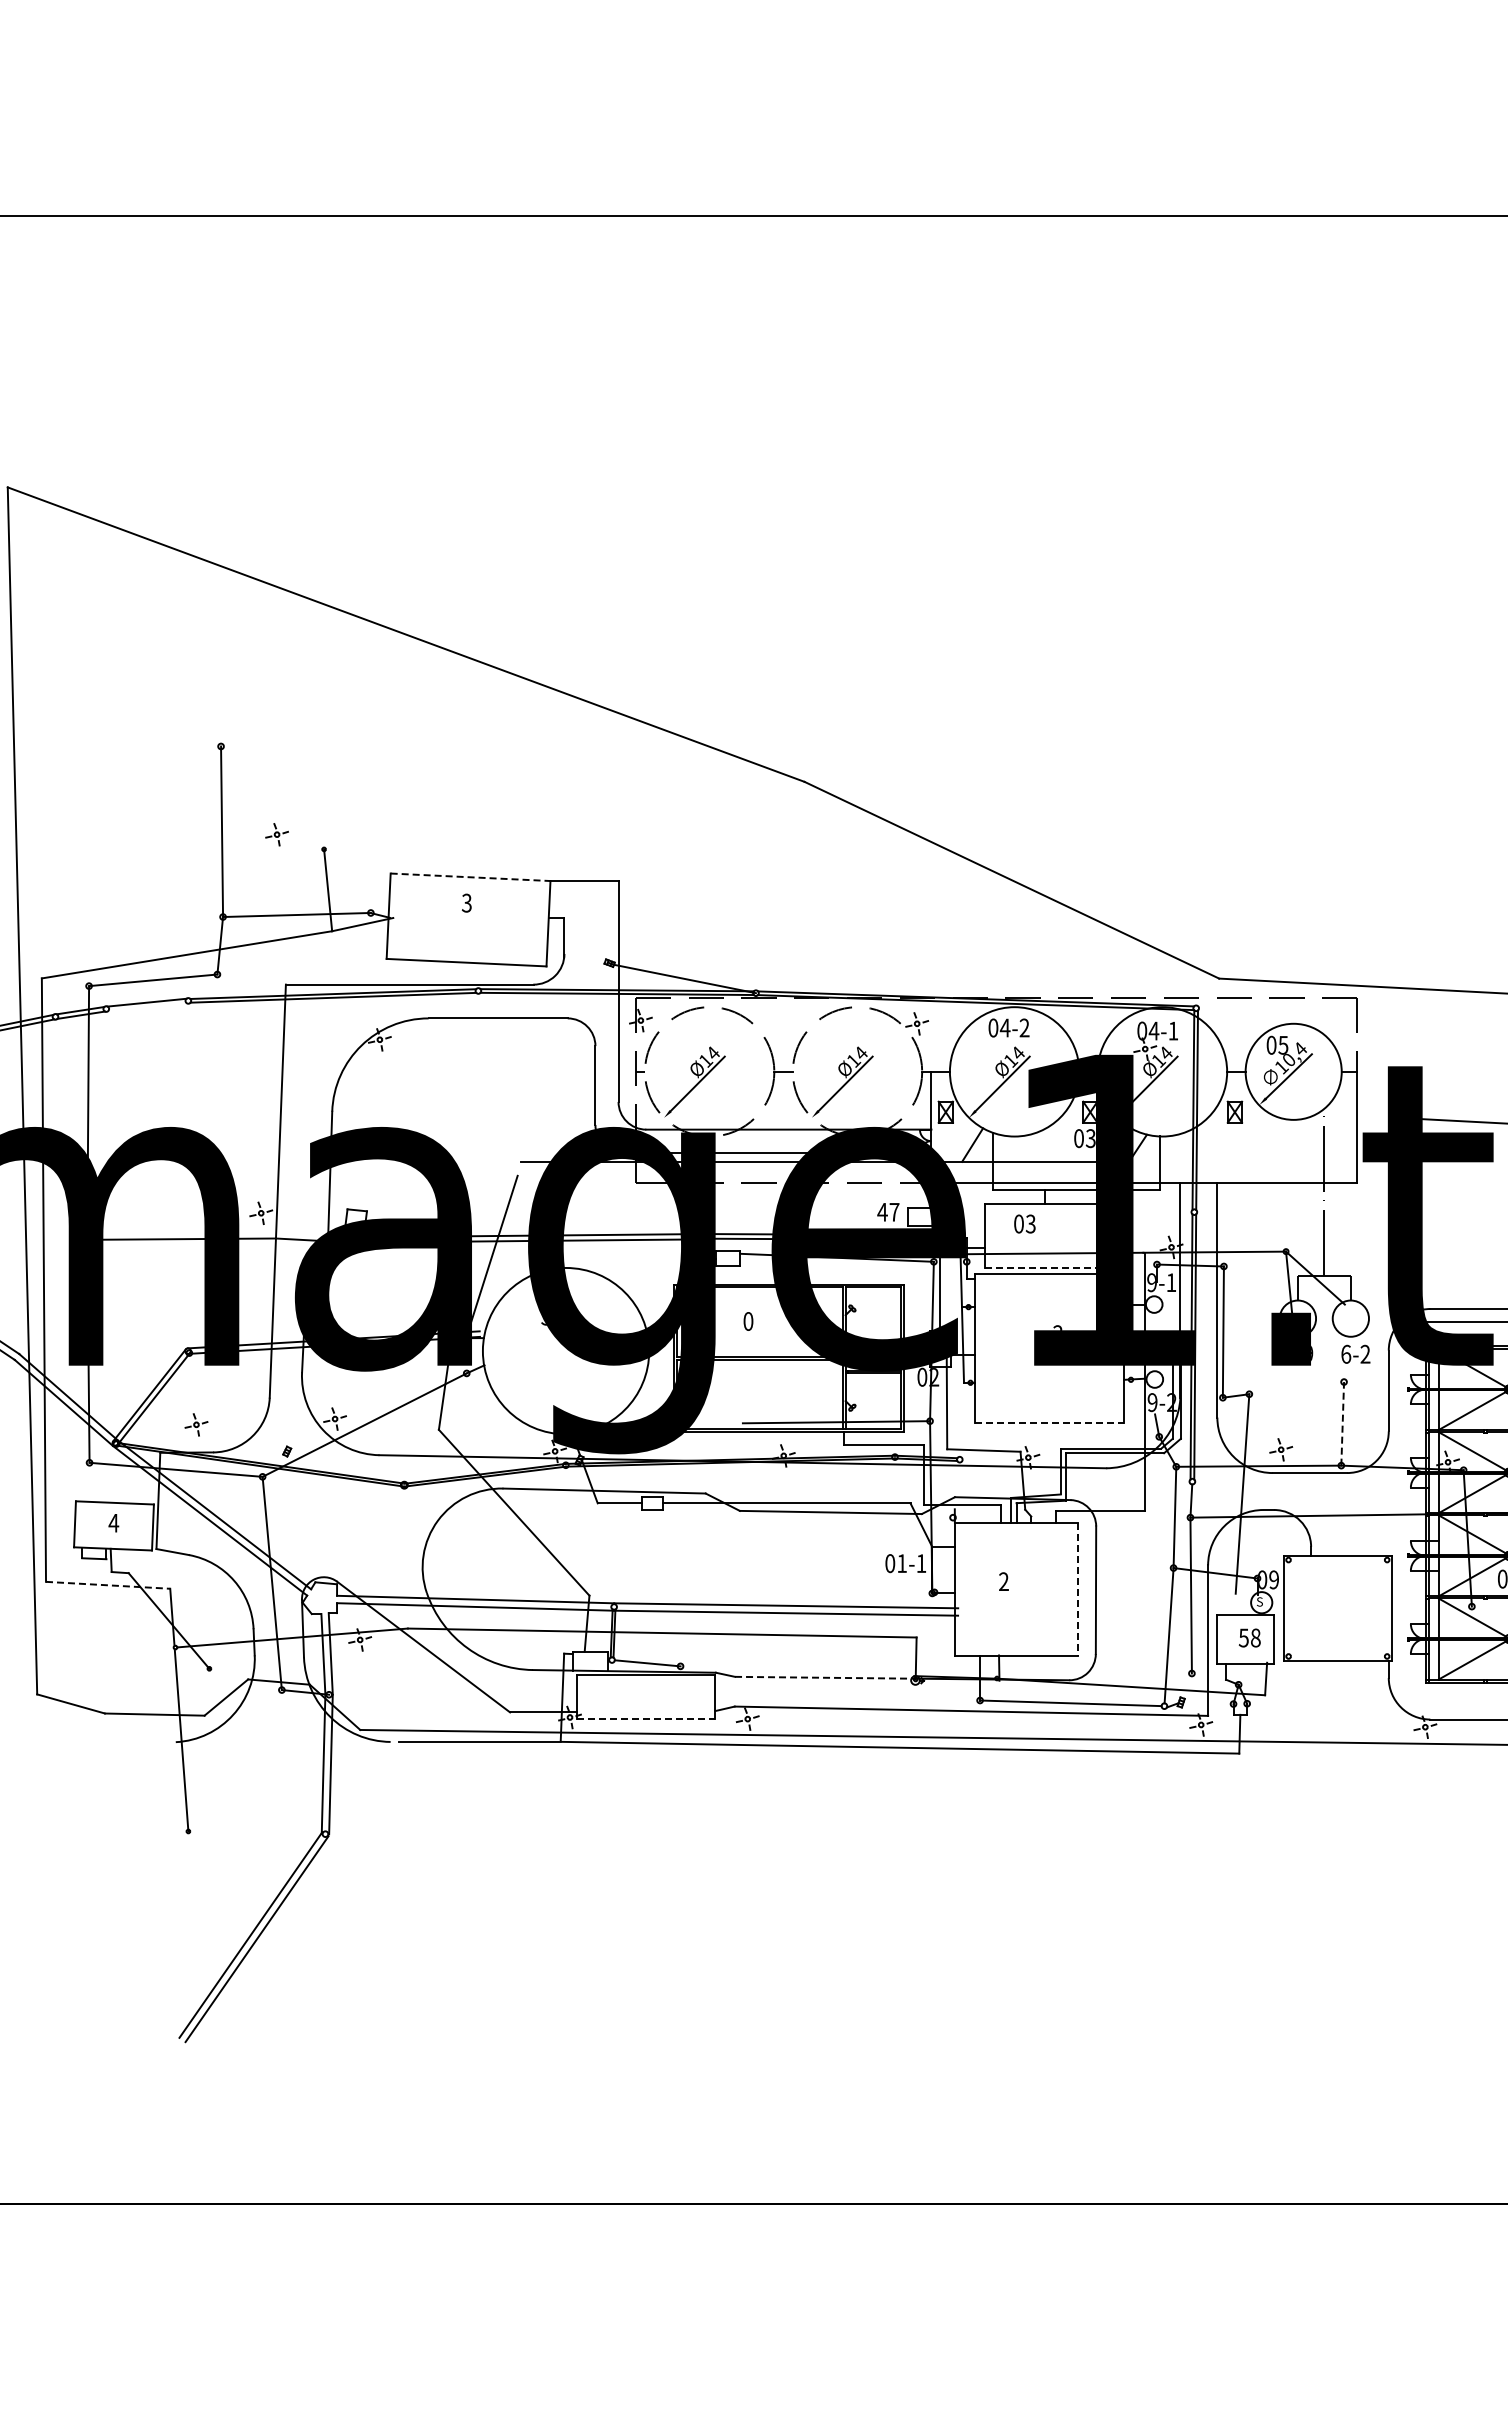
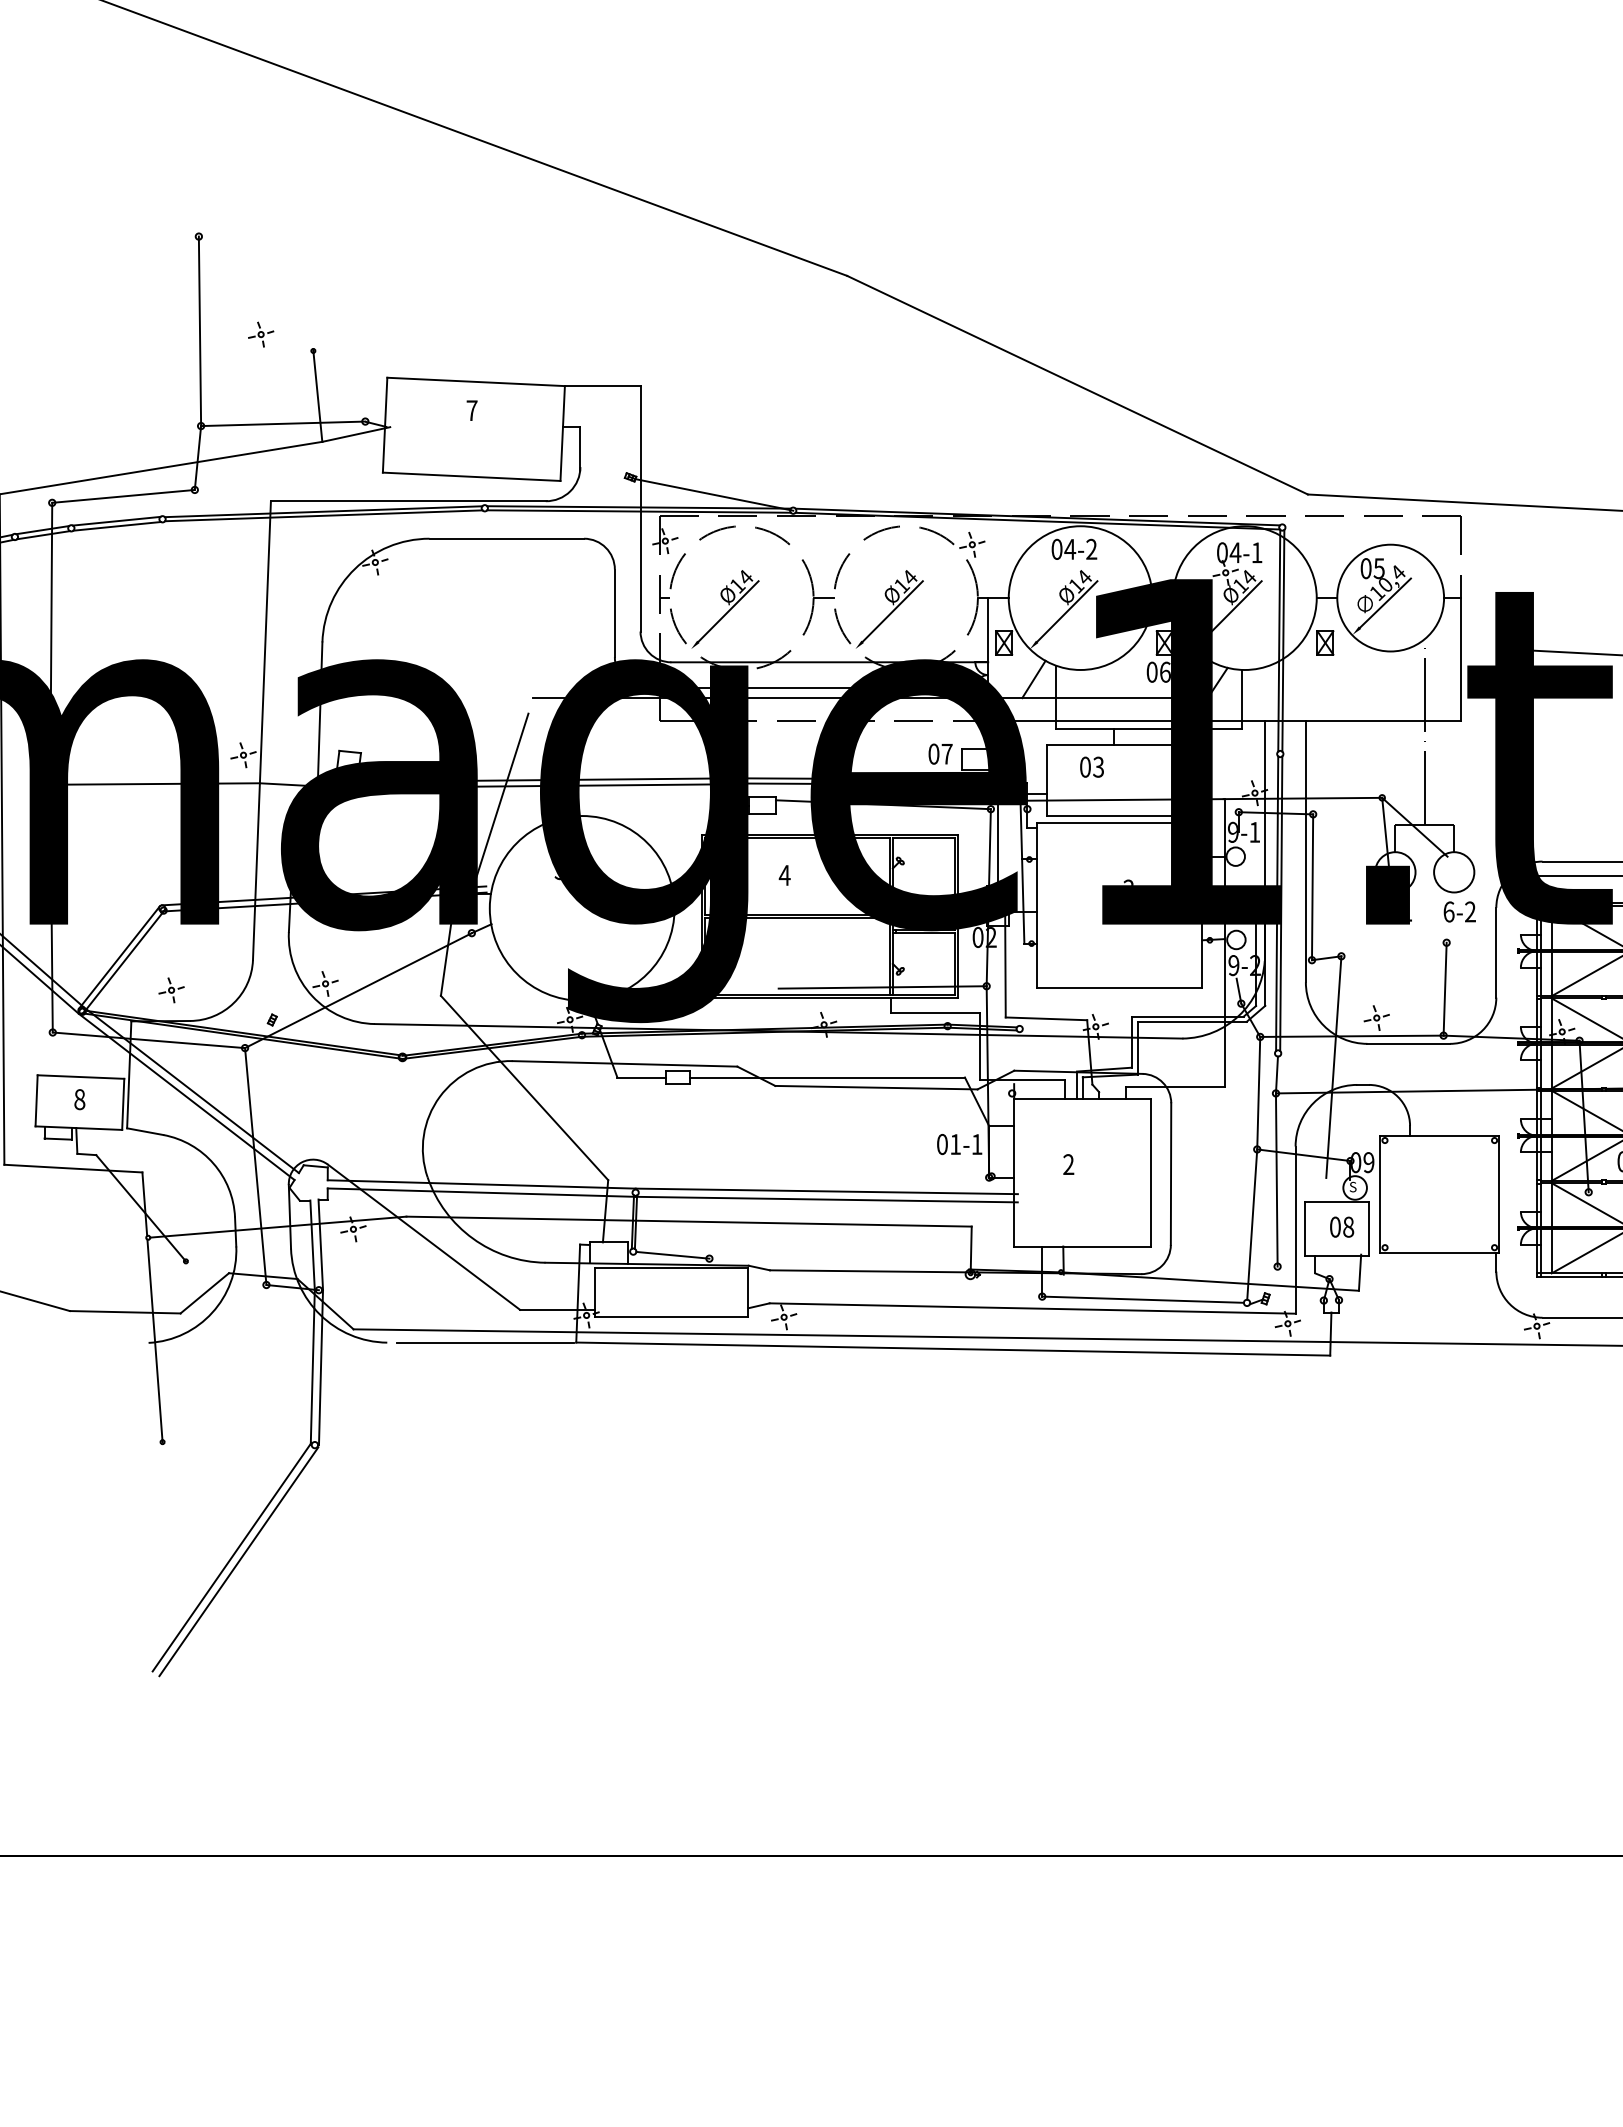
line: (470, 877) -> (476, 382), dashed -> solid
text: (466, 902) -> (471, 409), 3 -> 7
line: (147, 1007) -> (117, 526), added
text: (1090, 1138) -> (1164, 672), 03 -> 06
text: (882, 1211) -> (933, 753), 47 -> 07
line: (1045, 1268) -> (1114, 816), dashed -> solid
text: (748, 1321) -> (784, 875), 0 -> 4
text: (1312, 1354) -> (1411, 912), 6-9 -> 6-1
line: (1049, 1422) -> (1119, 987), dashed -> solid
line: (1342, 1423) -> (1444, 988), dashed -> solid
text: (113, 1522) -> (79, 1098), 4 -> 8
line: (108, 1585) -> (73, 1168), dashed -> solid
line: (1077, 1589) -> (1150, 1173), dashed -> solid
text: (1243, 1637) -> (1334, 1226), 58 -> 08
line: (825, 1677) -> (870, 1271), dashed -> solid
line: (646, 1718) -> (671, 1316), dashed -> solid

